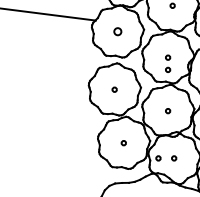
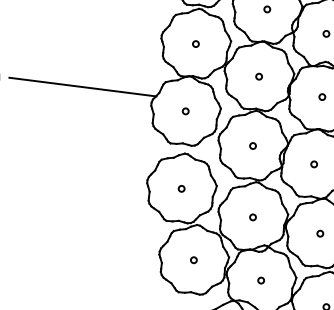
circle: (117, 31) -> (185, 111), size x0.62
circle: (167, 70) -> (252, 162), removed
circle: (157, 158) -> (239, 280), removed

